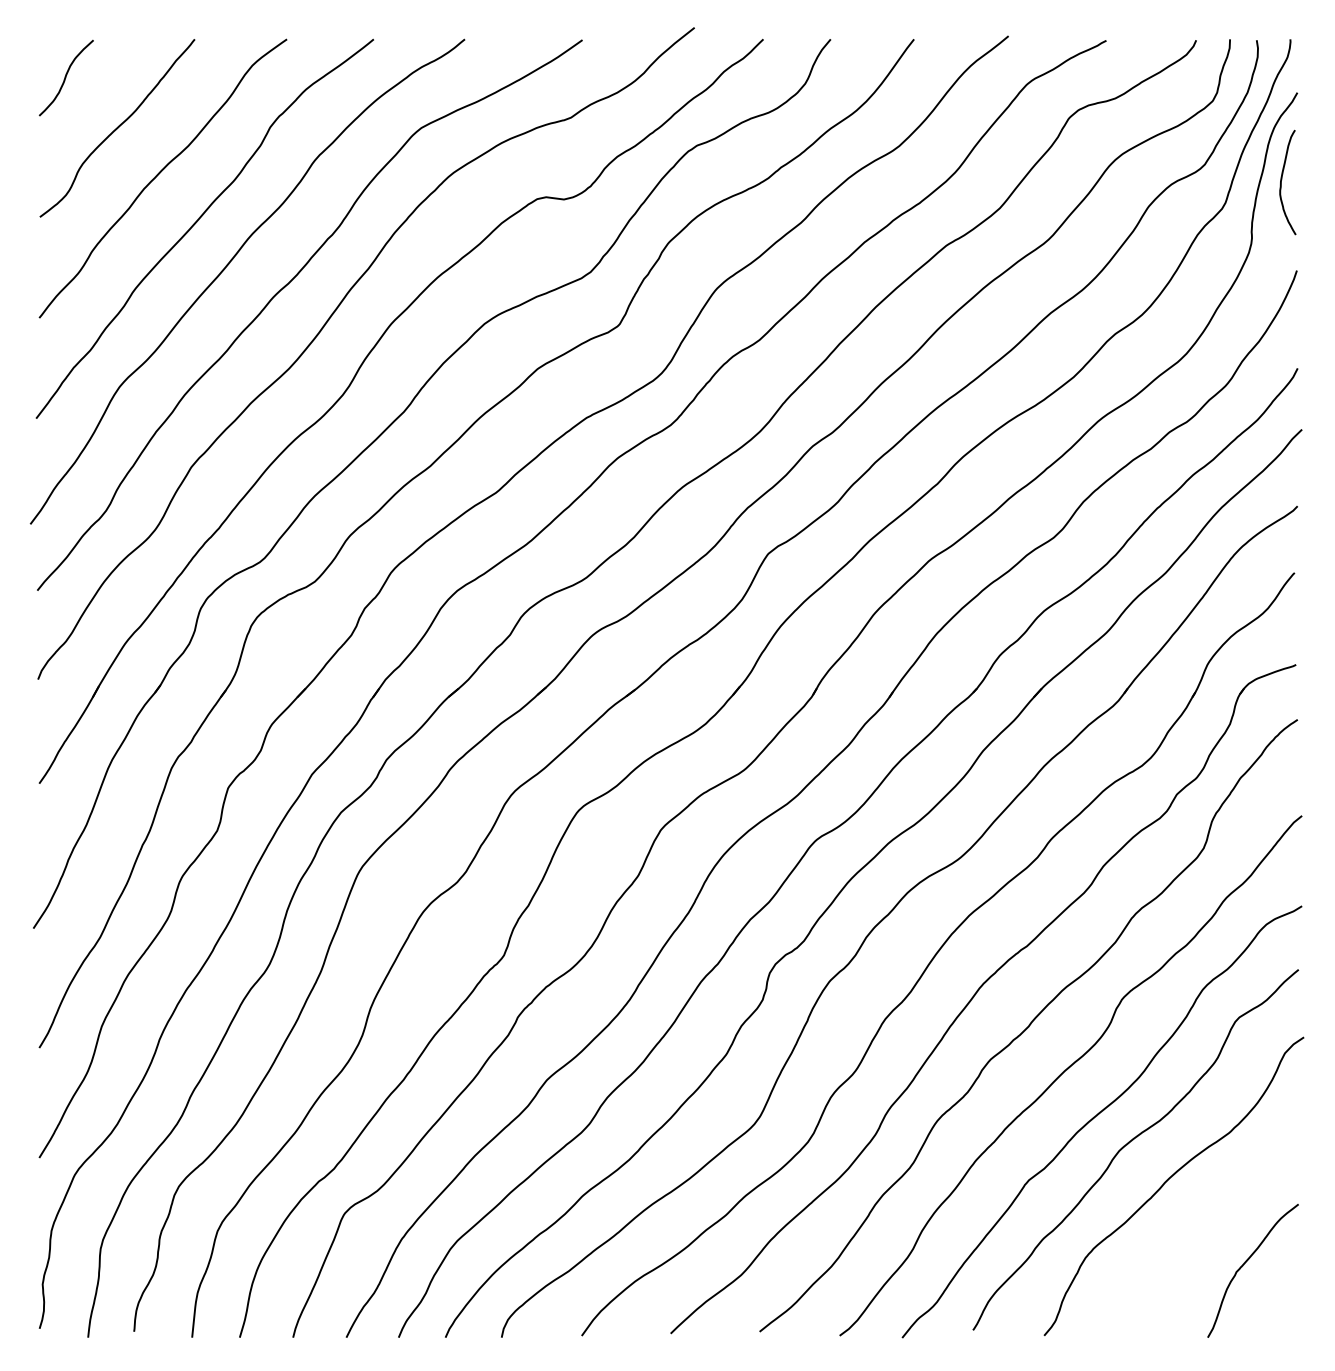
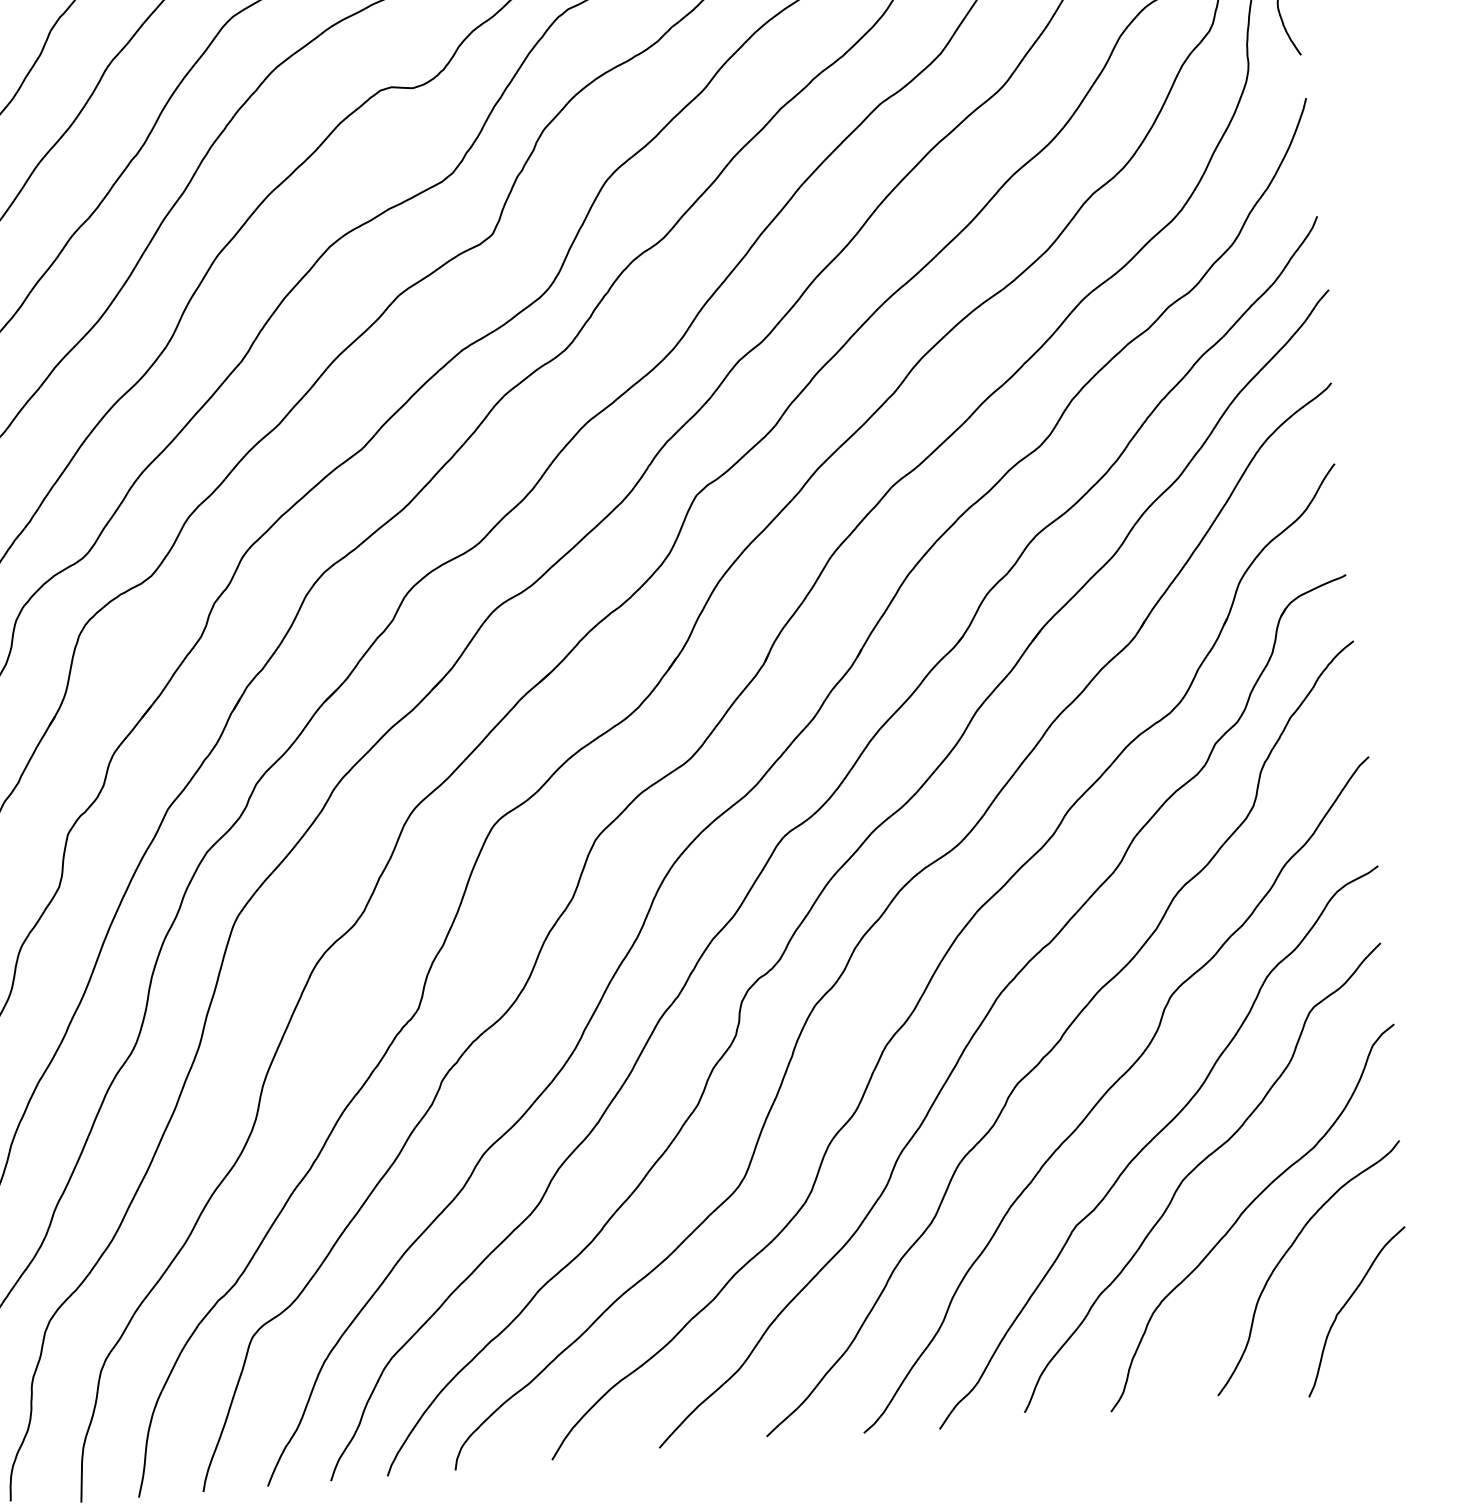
curve: (1201, 1216) -> (1288, 1251), added

